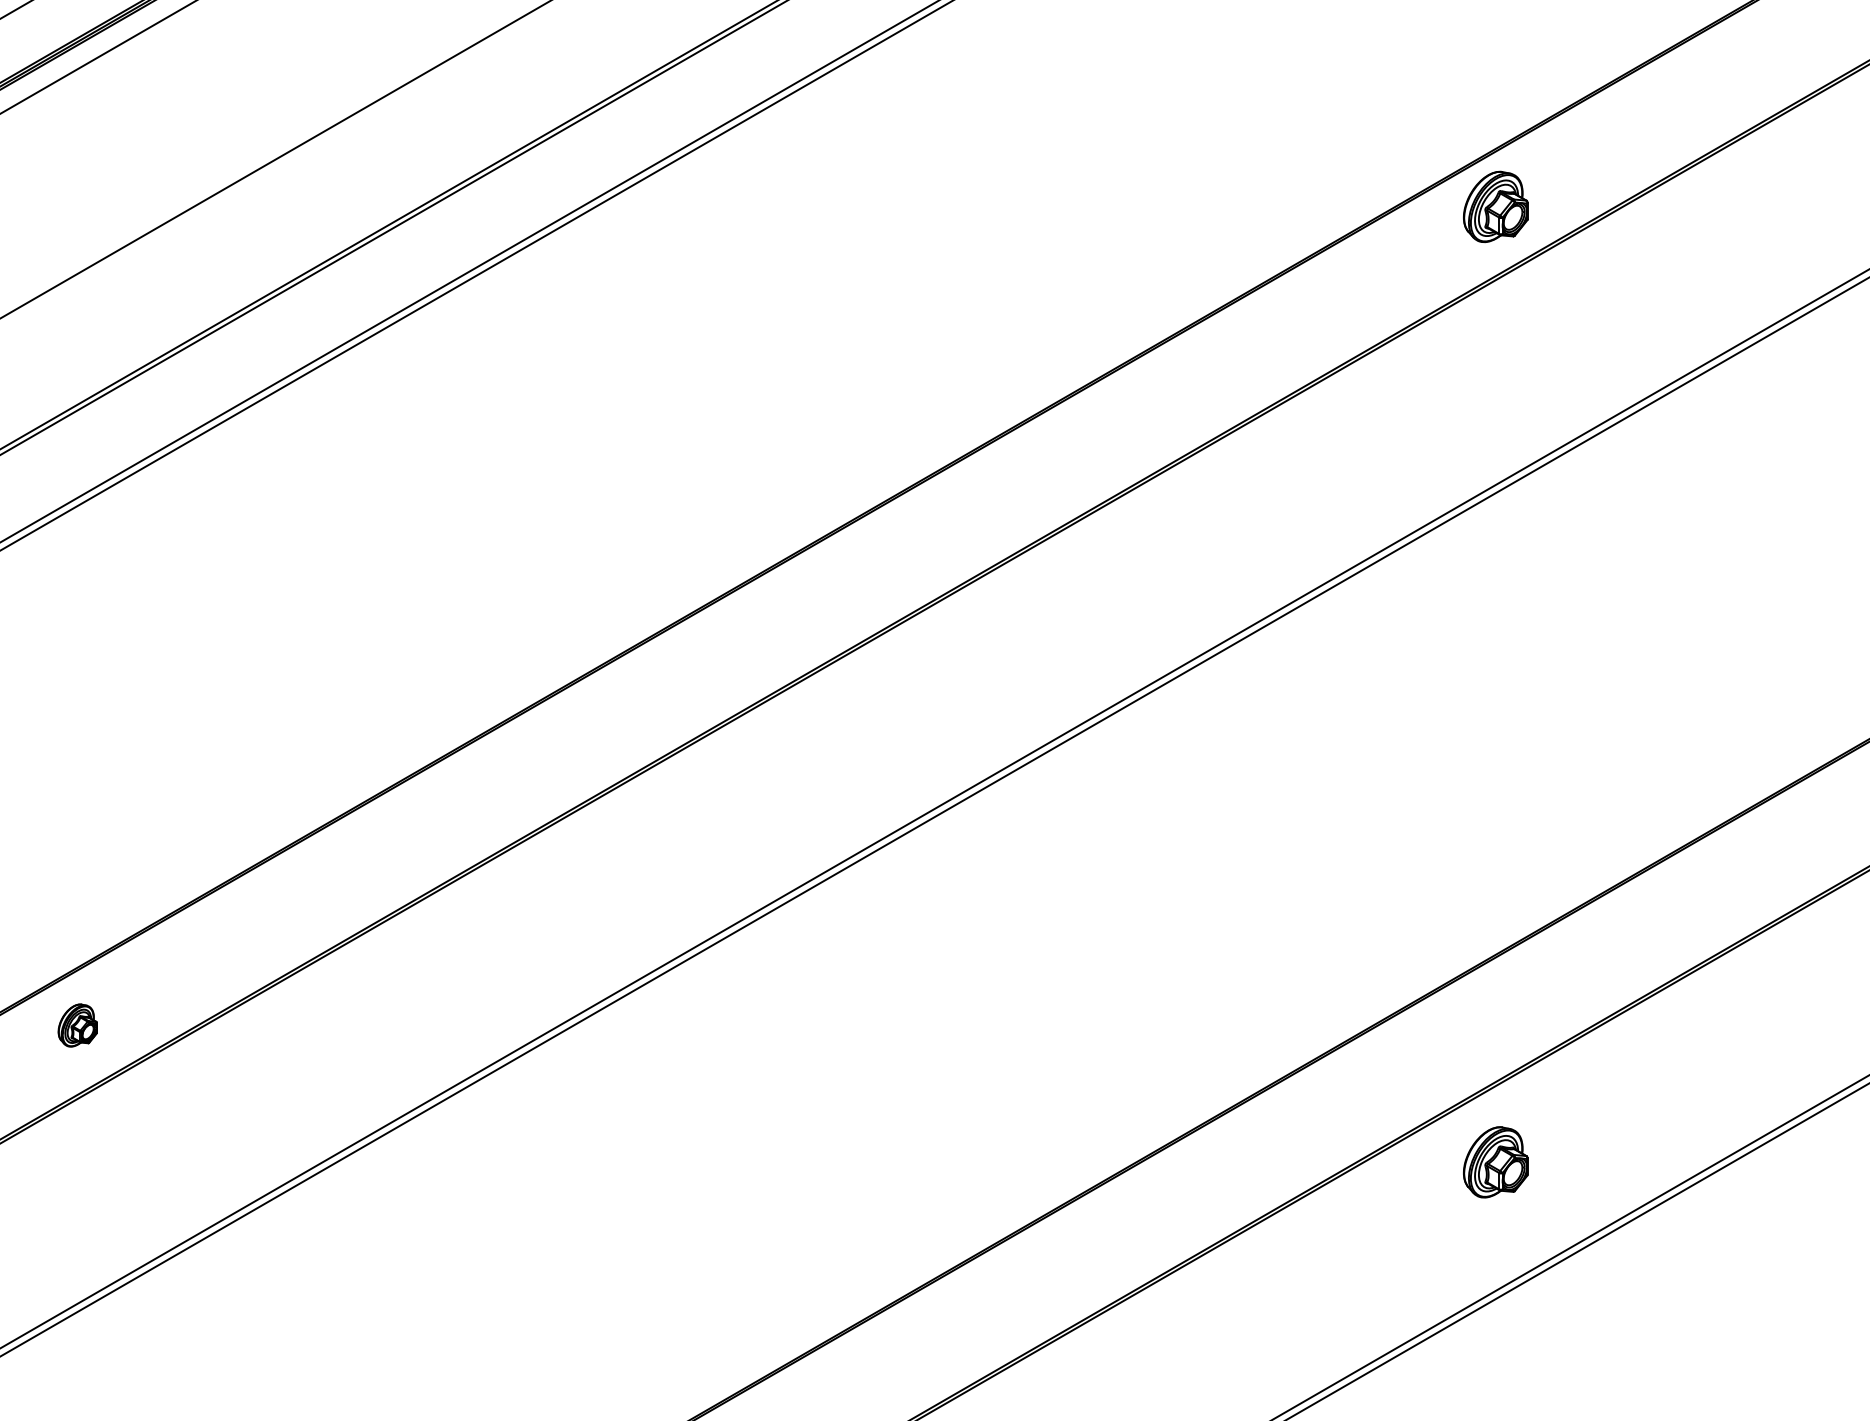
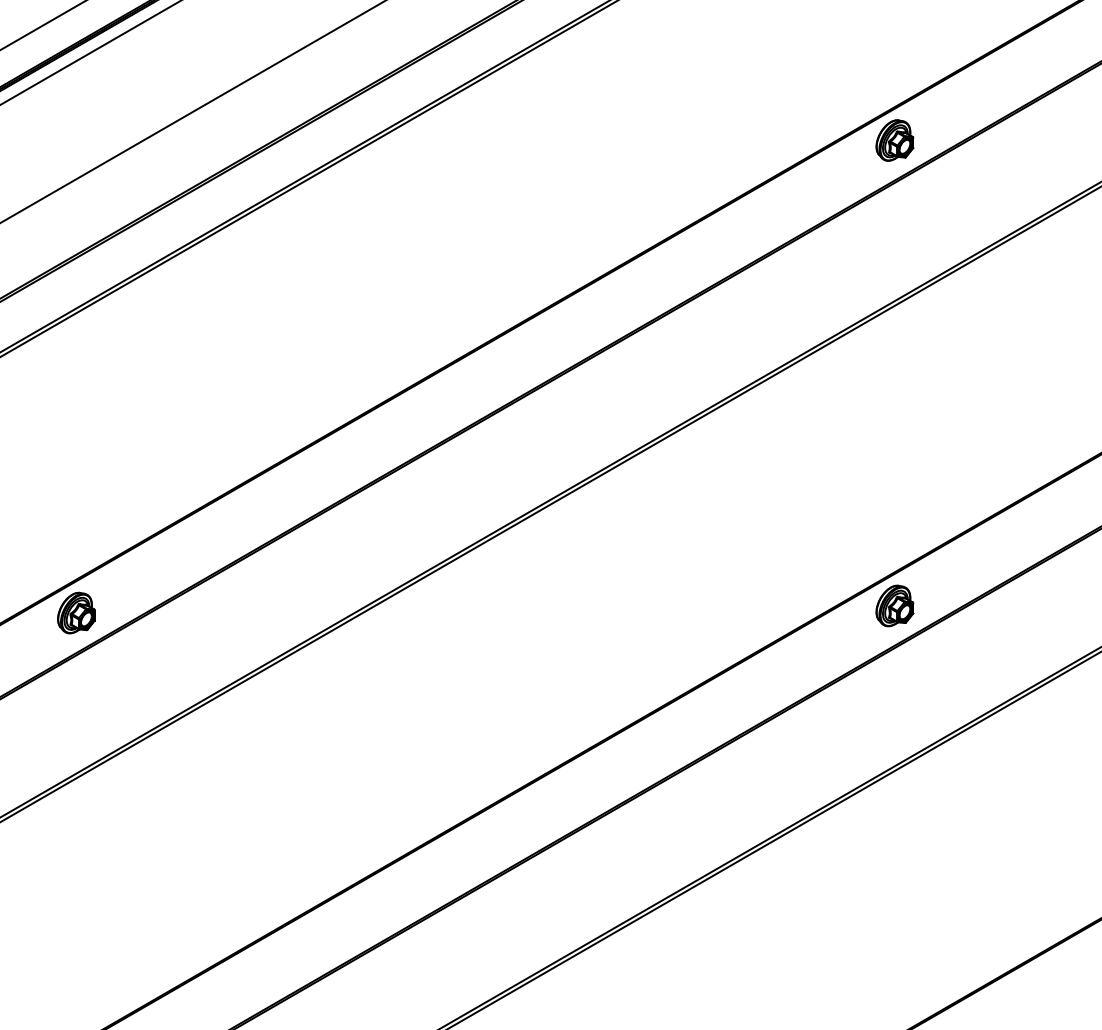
part: (77, 1024) -> (76, 612), size x1.67
part: (1495, 1161) -> (894, 605), moved

